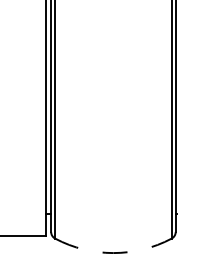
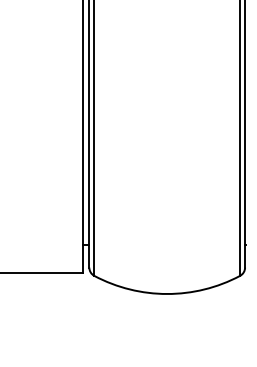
arc: (113, 253) -> (167, 294), dashed -> solid

